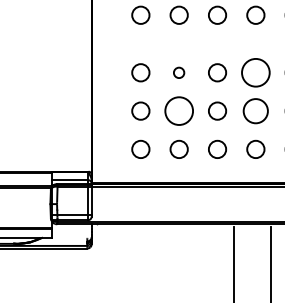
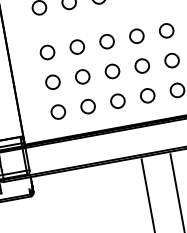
circle: (178, 72) -> (76, 46), size x1.67
circle: (255, 72) -> (136, 36), size x0.62
circle: (178, 110) -> (82, 76), size x0.62
circle: (255, 110) -> (141, 65), size x0.71

